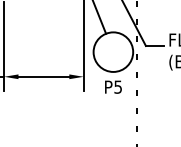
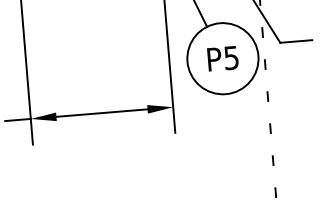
text: (113, 86) -> (223, 57), moved

